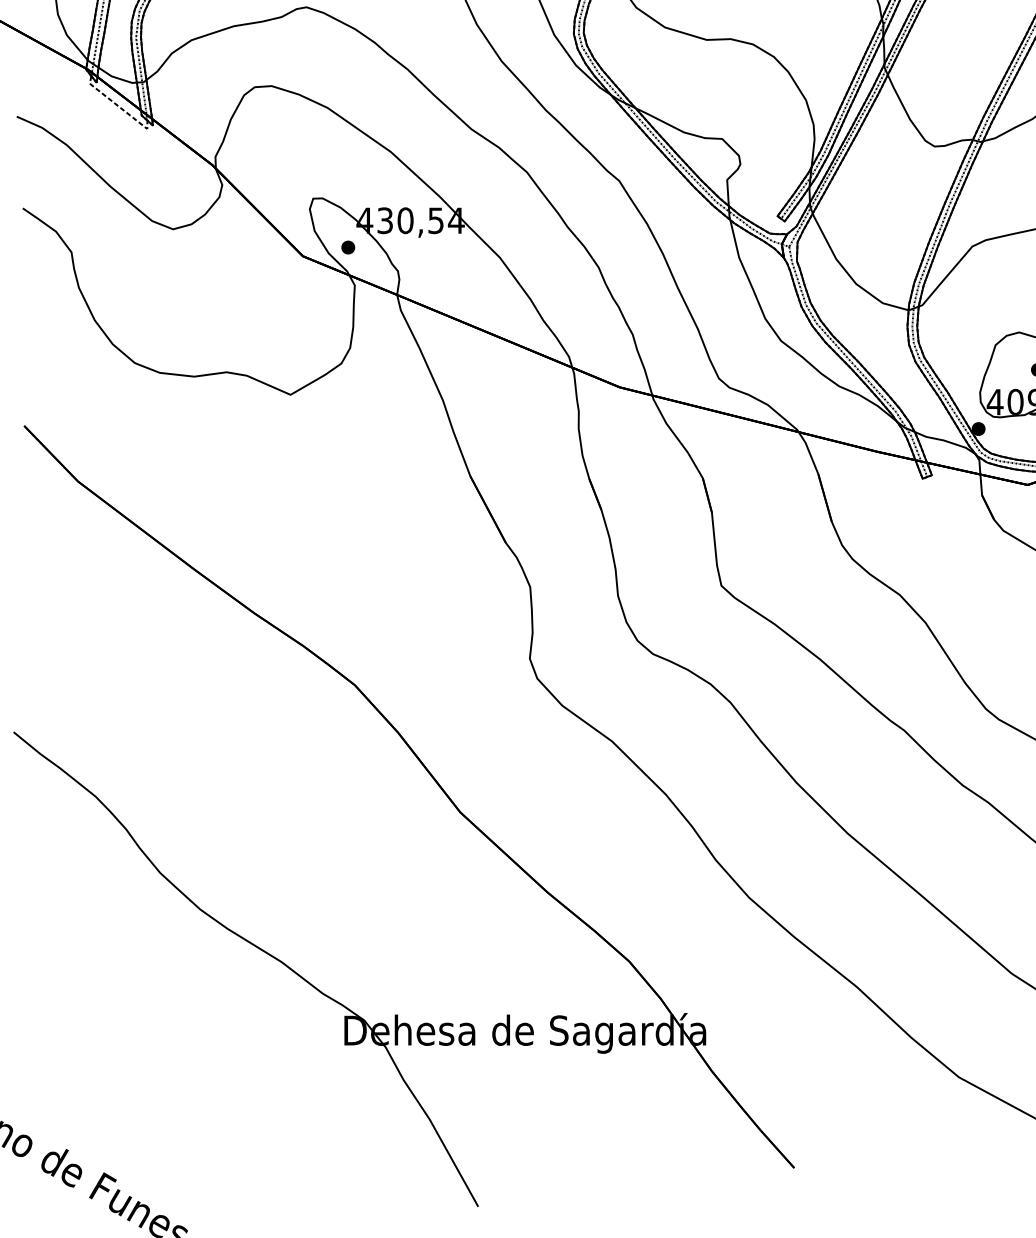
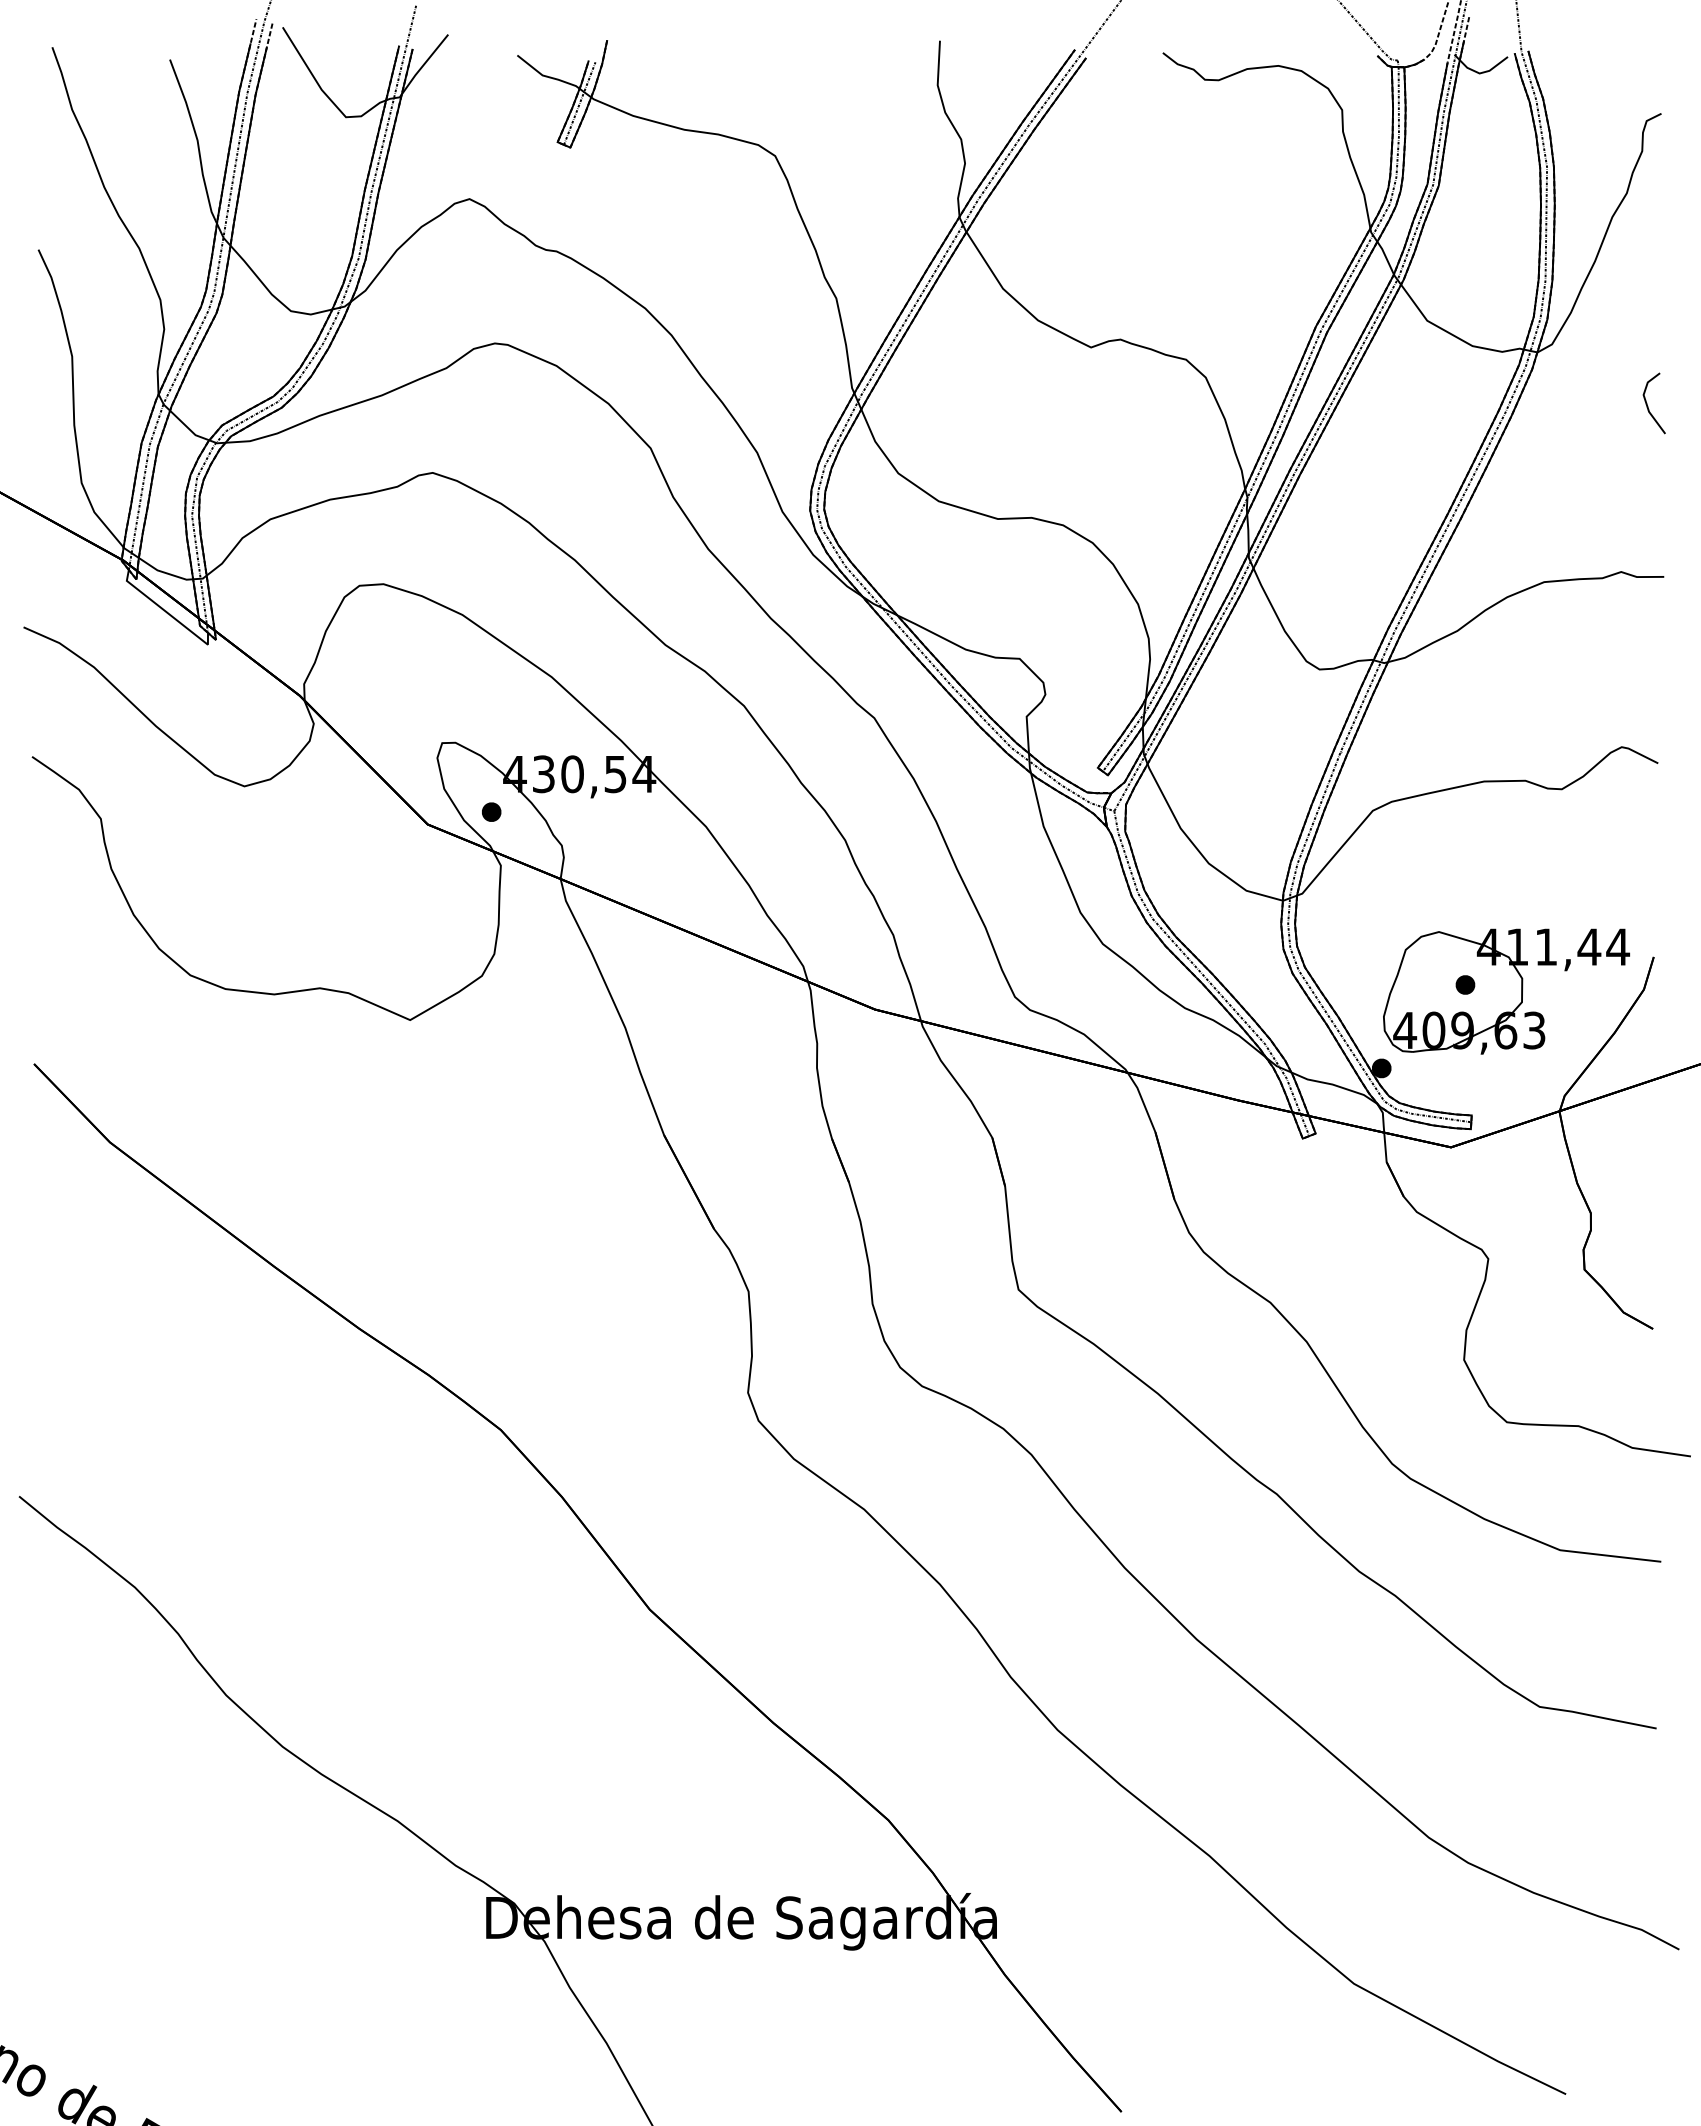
line: (118, 106) -> (167, 612), dashed -> solid

